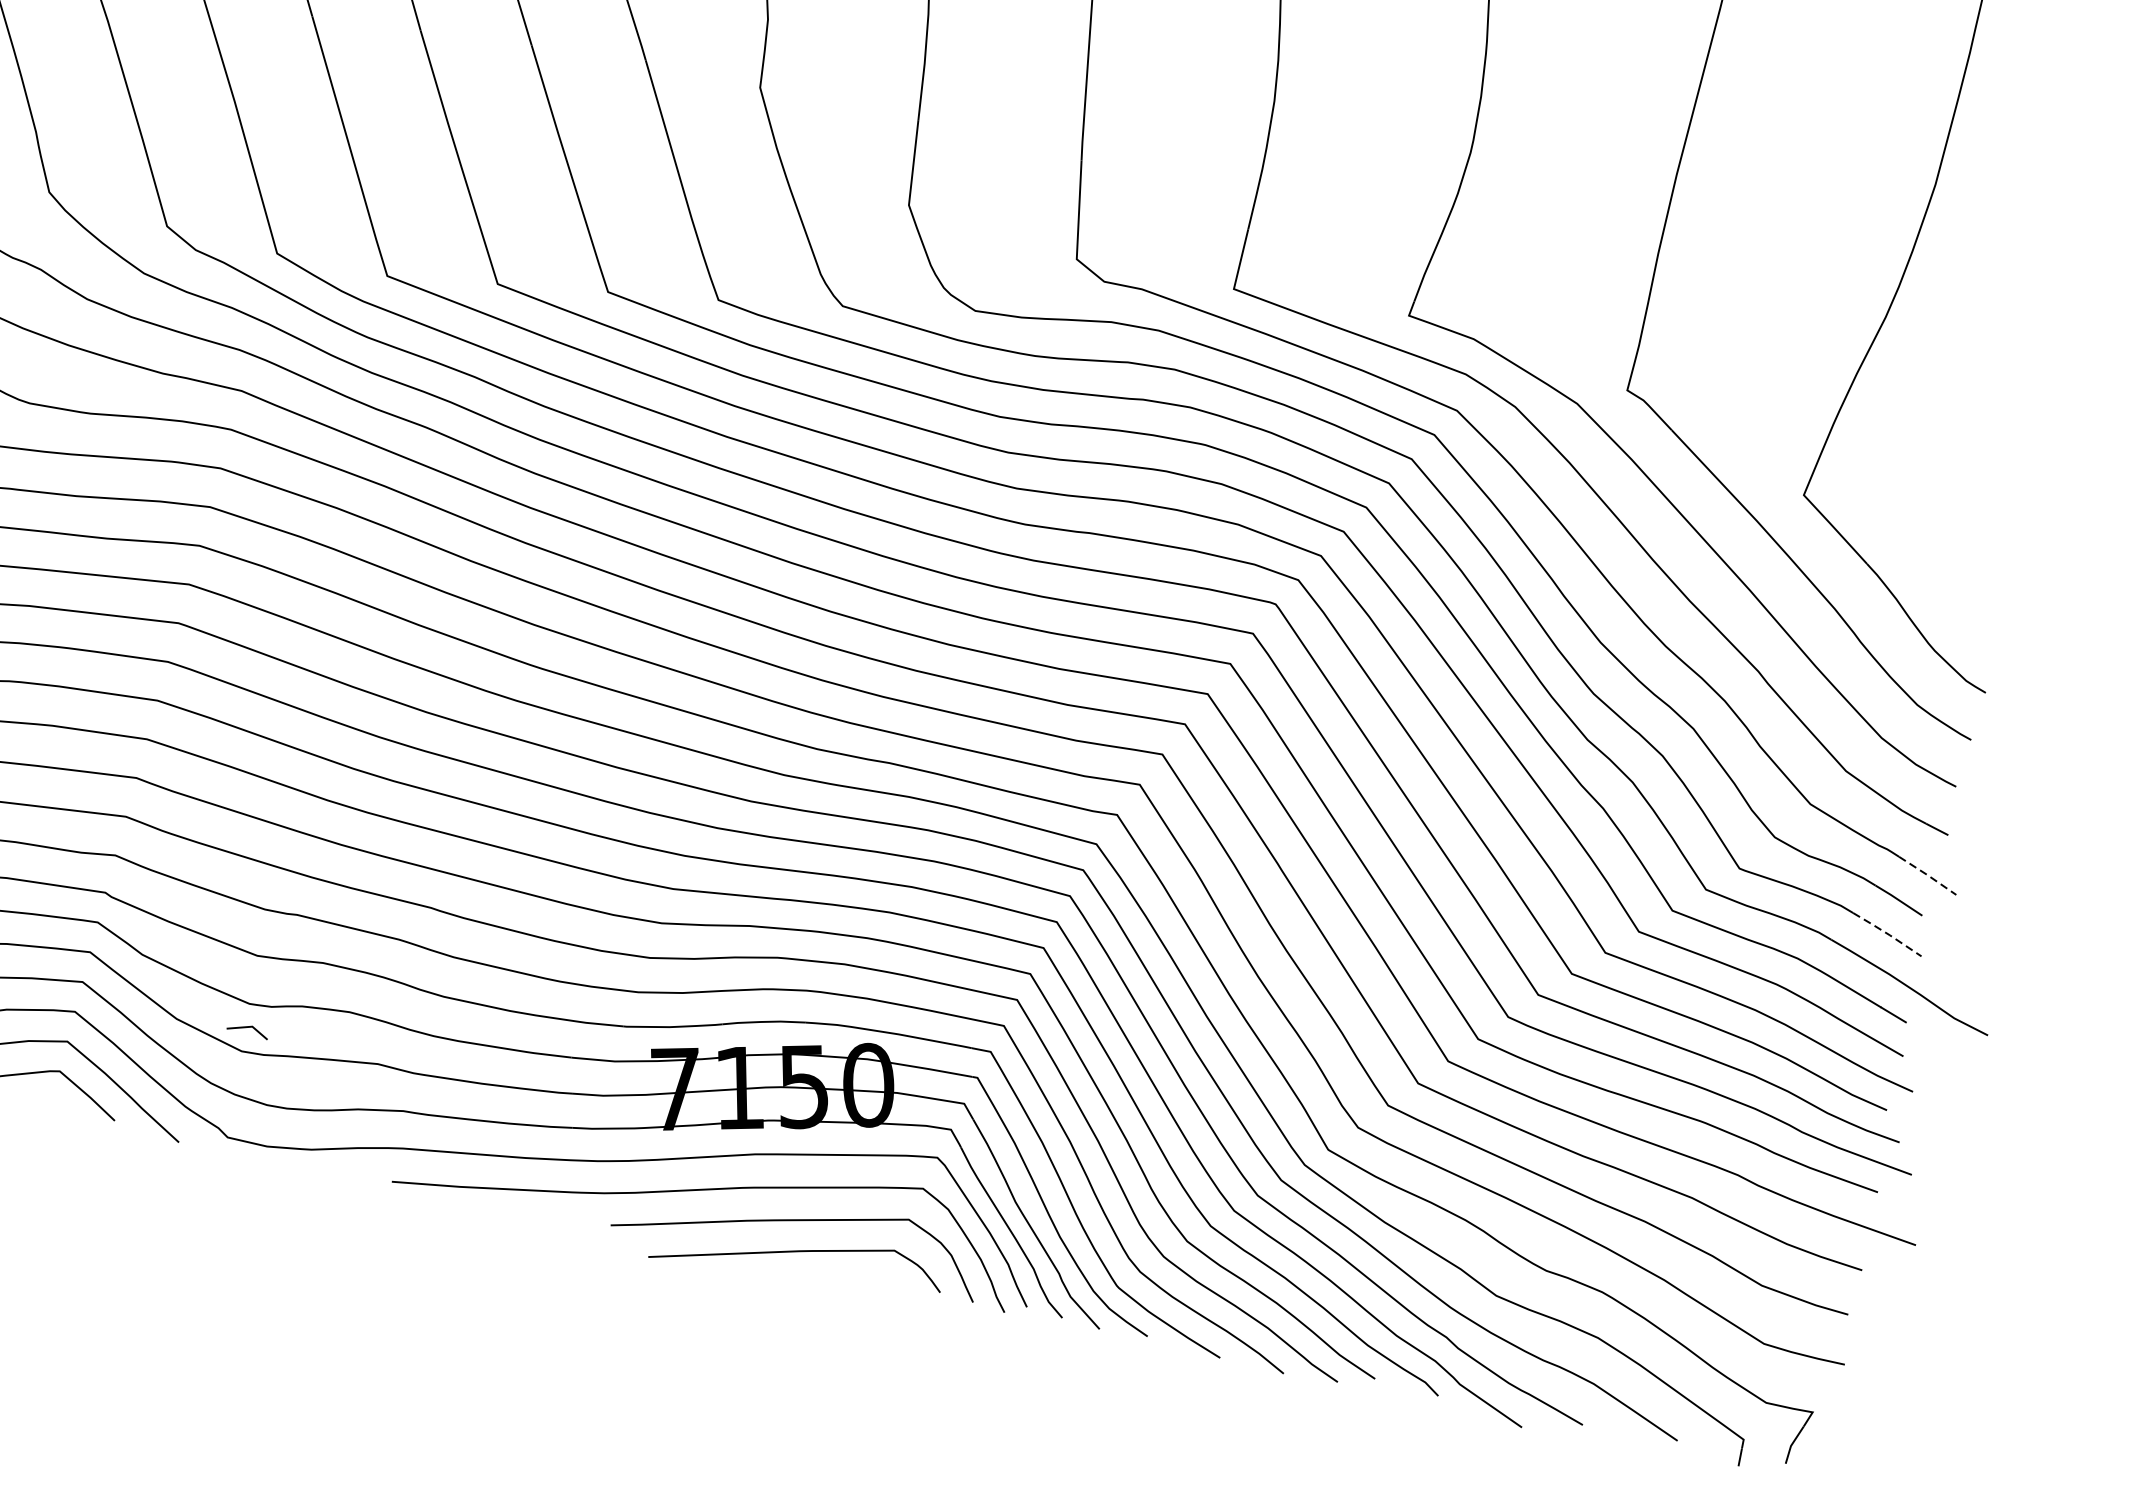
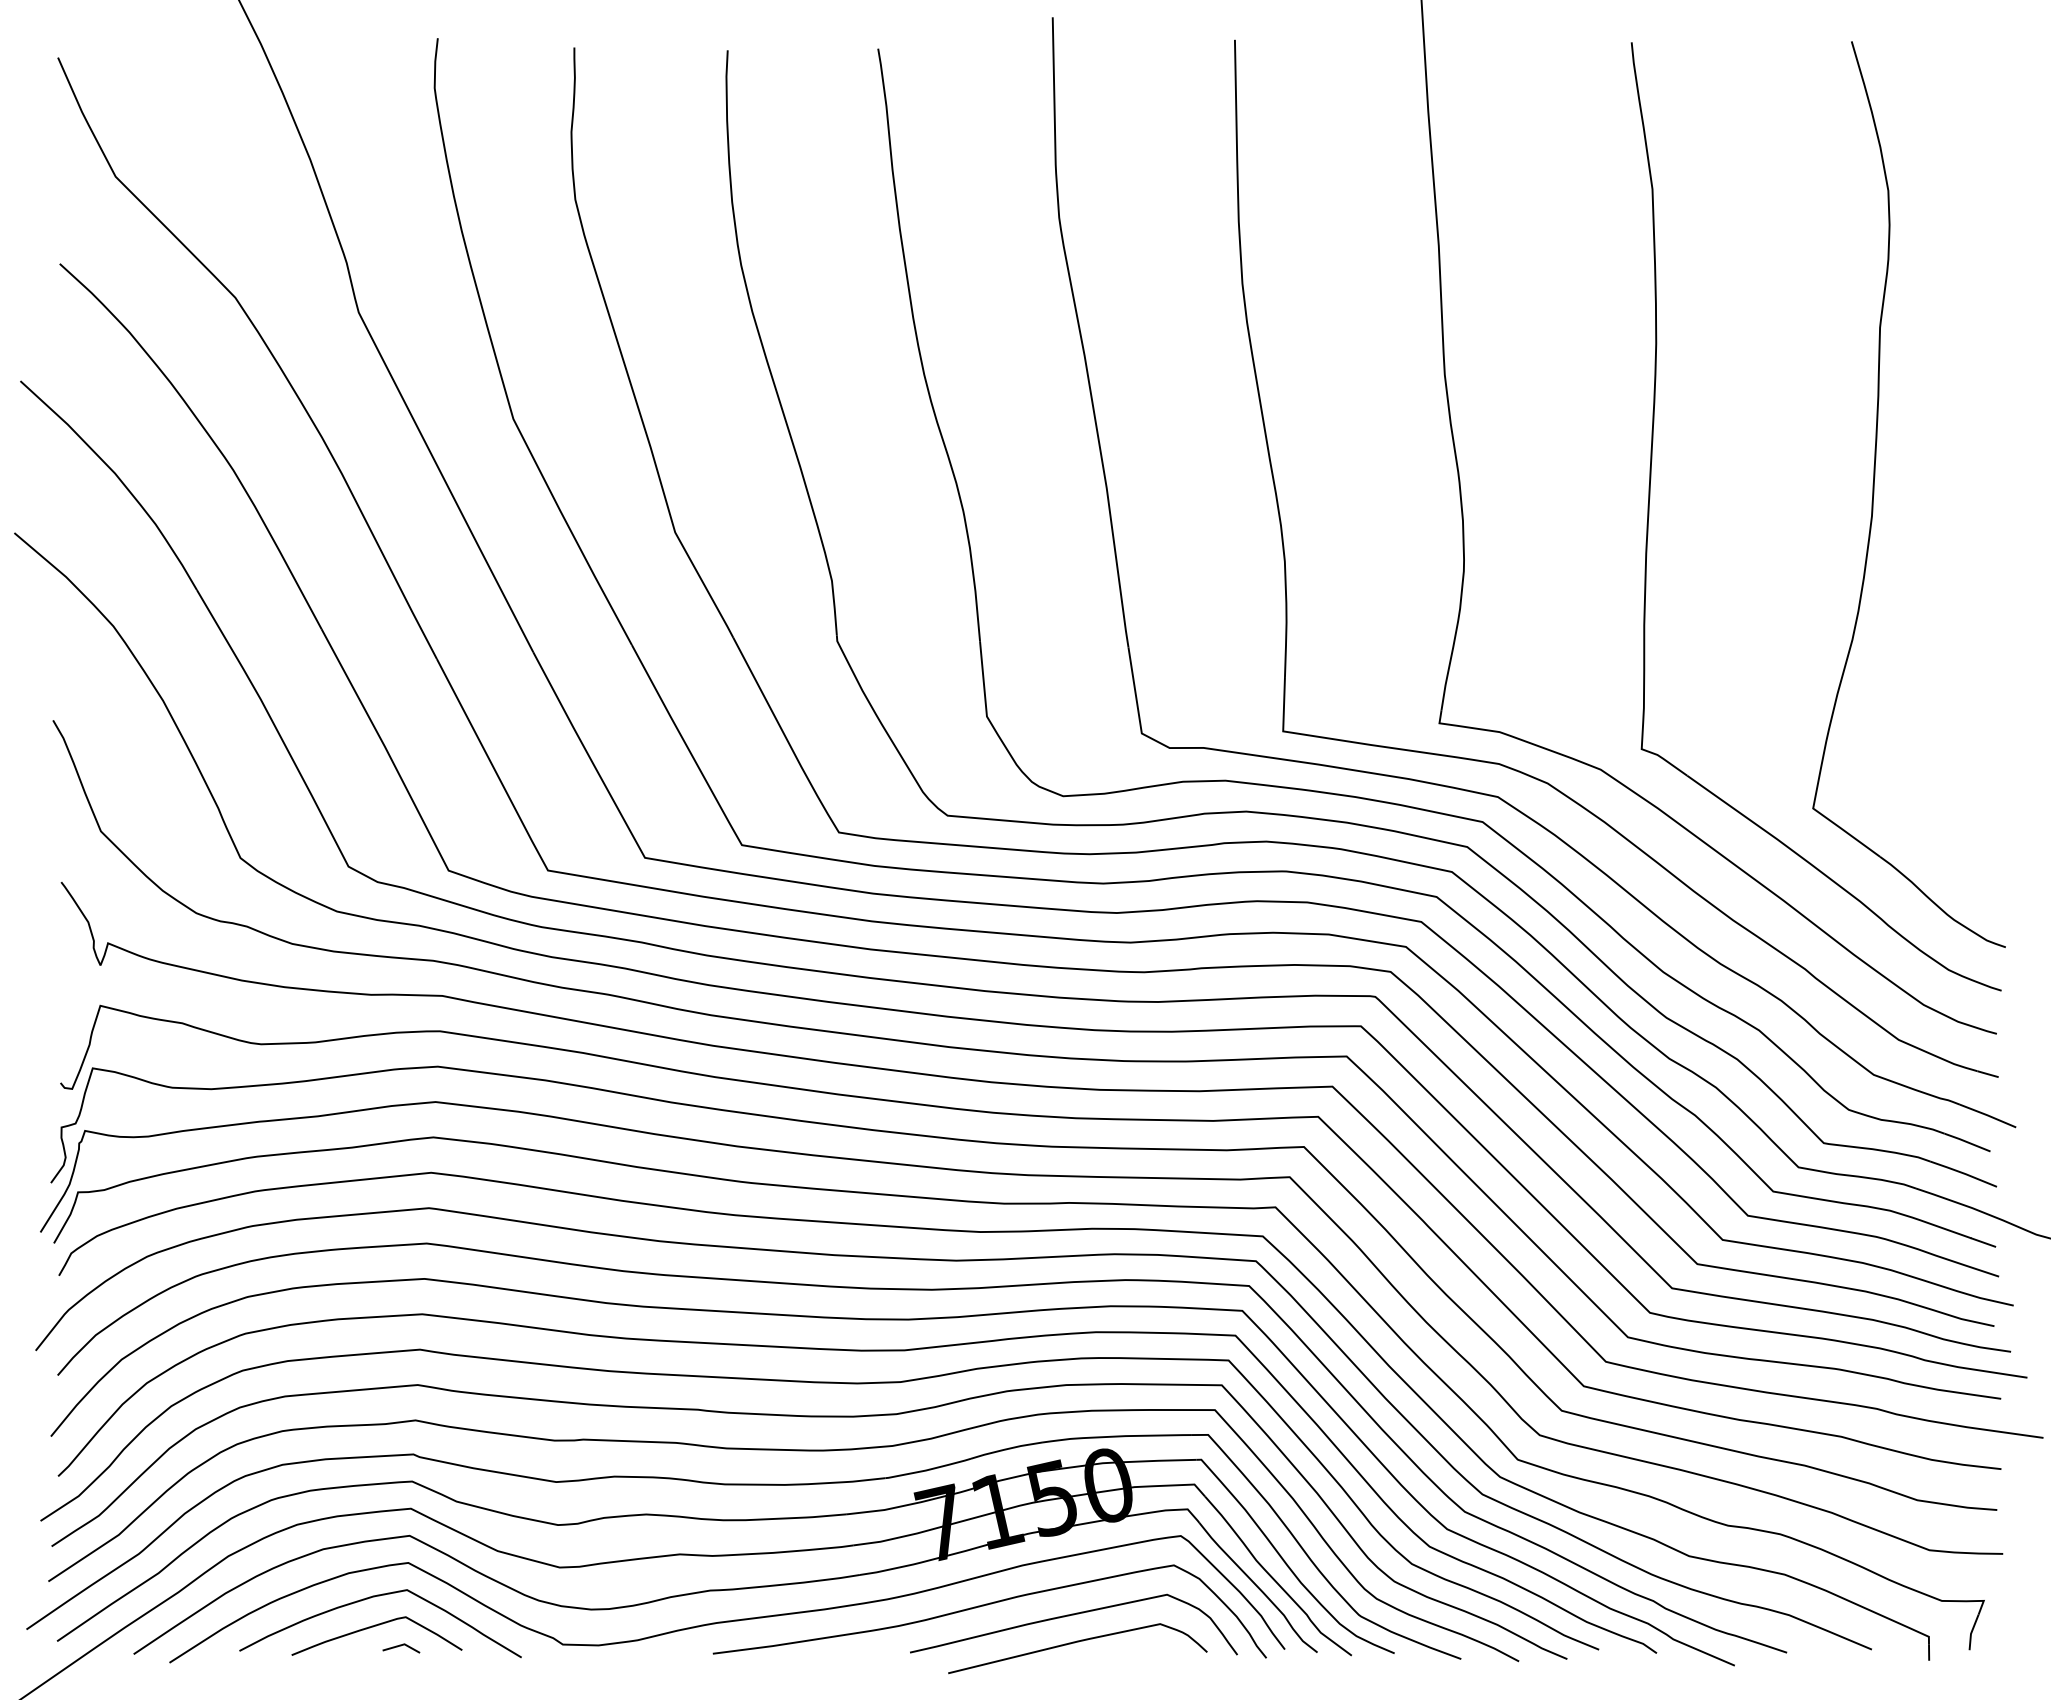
line: (1928, 875) -> (1988, 1115), dashed -> solid
line: (1888, 934) -> (1964, 1173), dashed -> solid
line: (248, 1028) -> (401, 1646), moved

